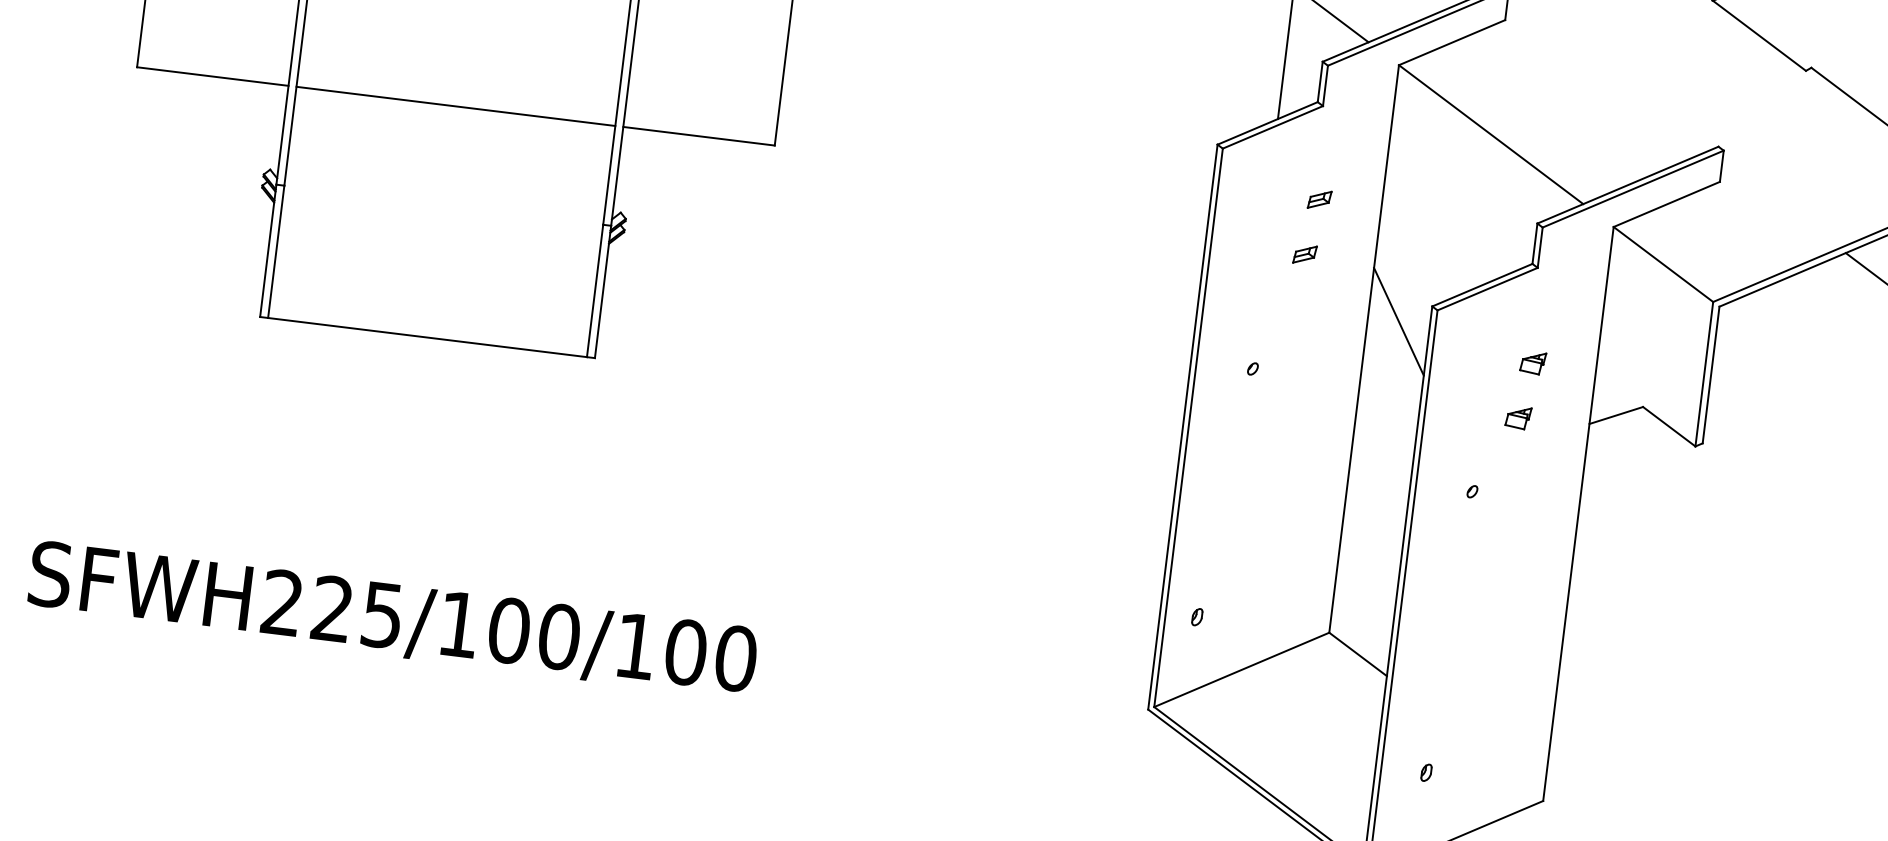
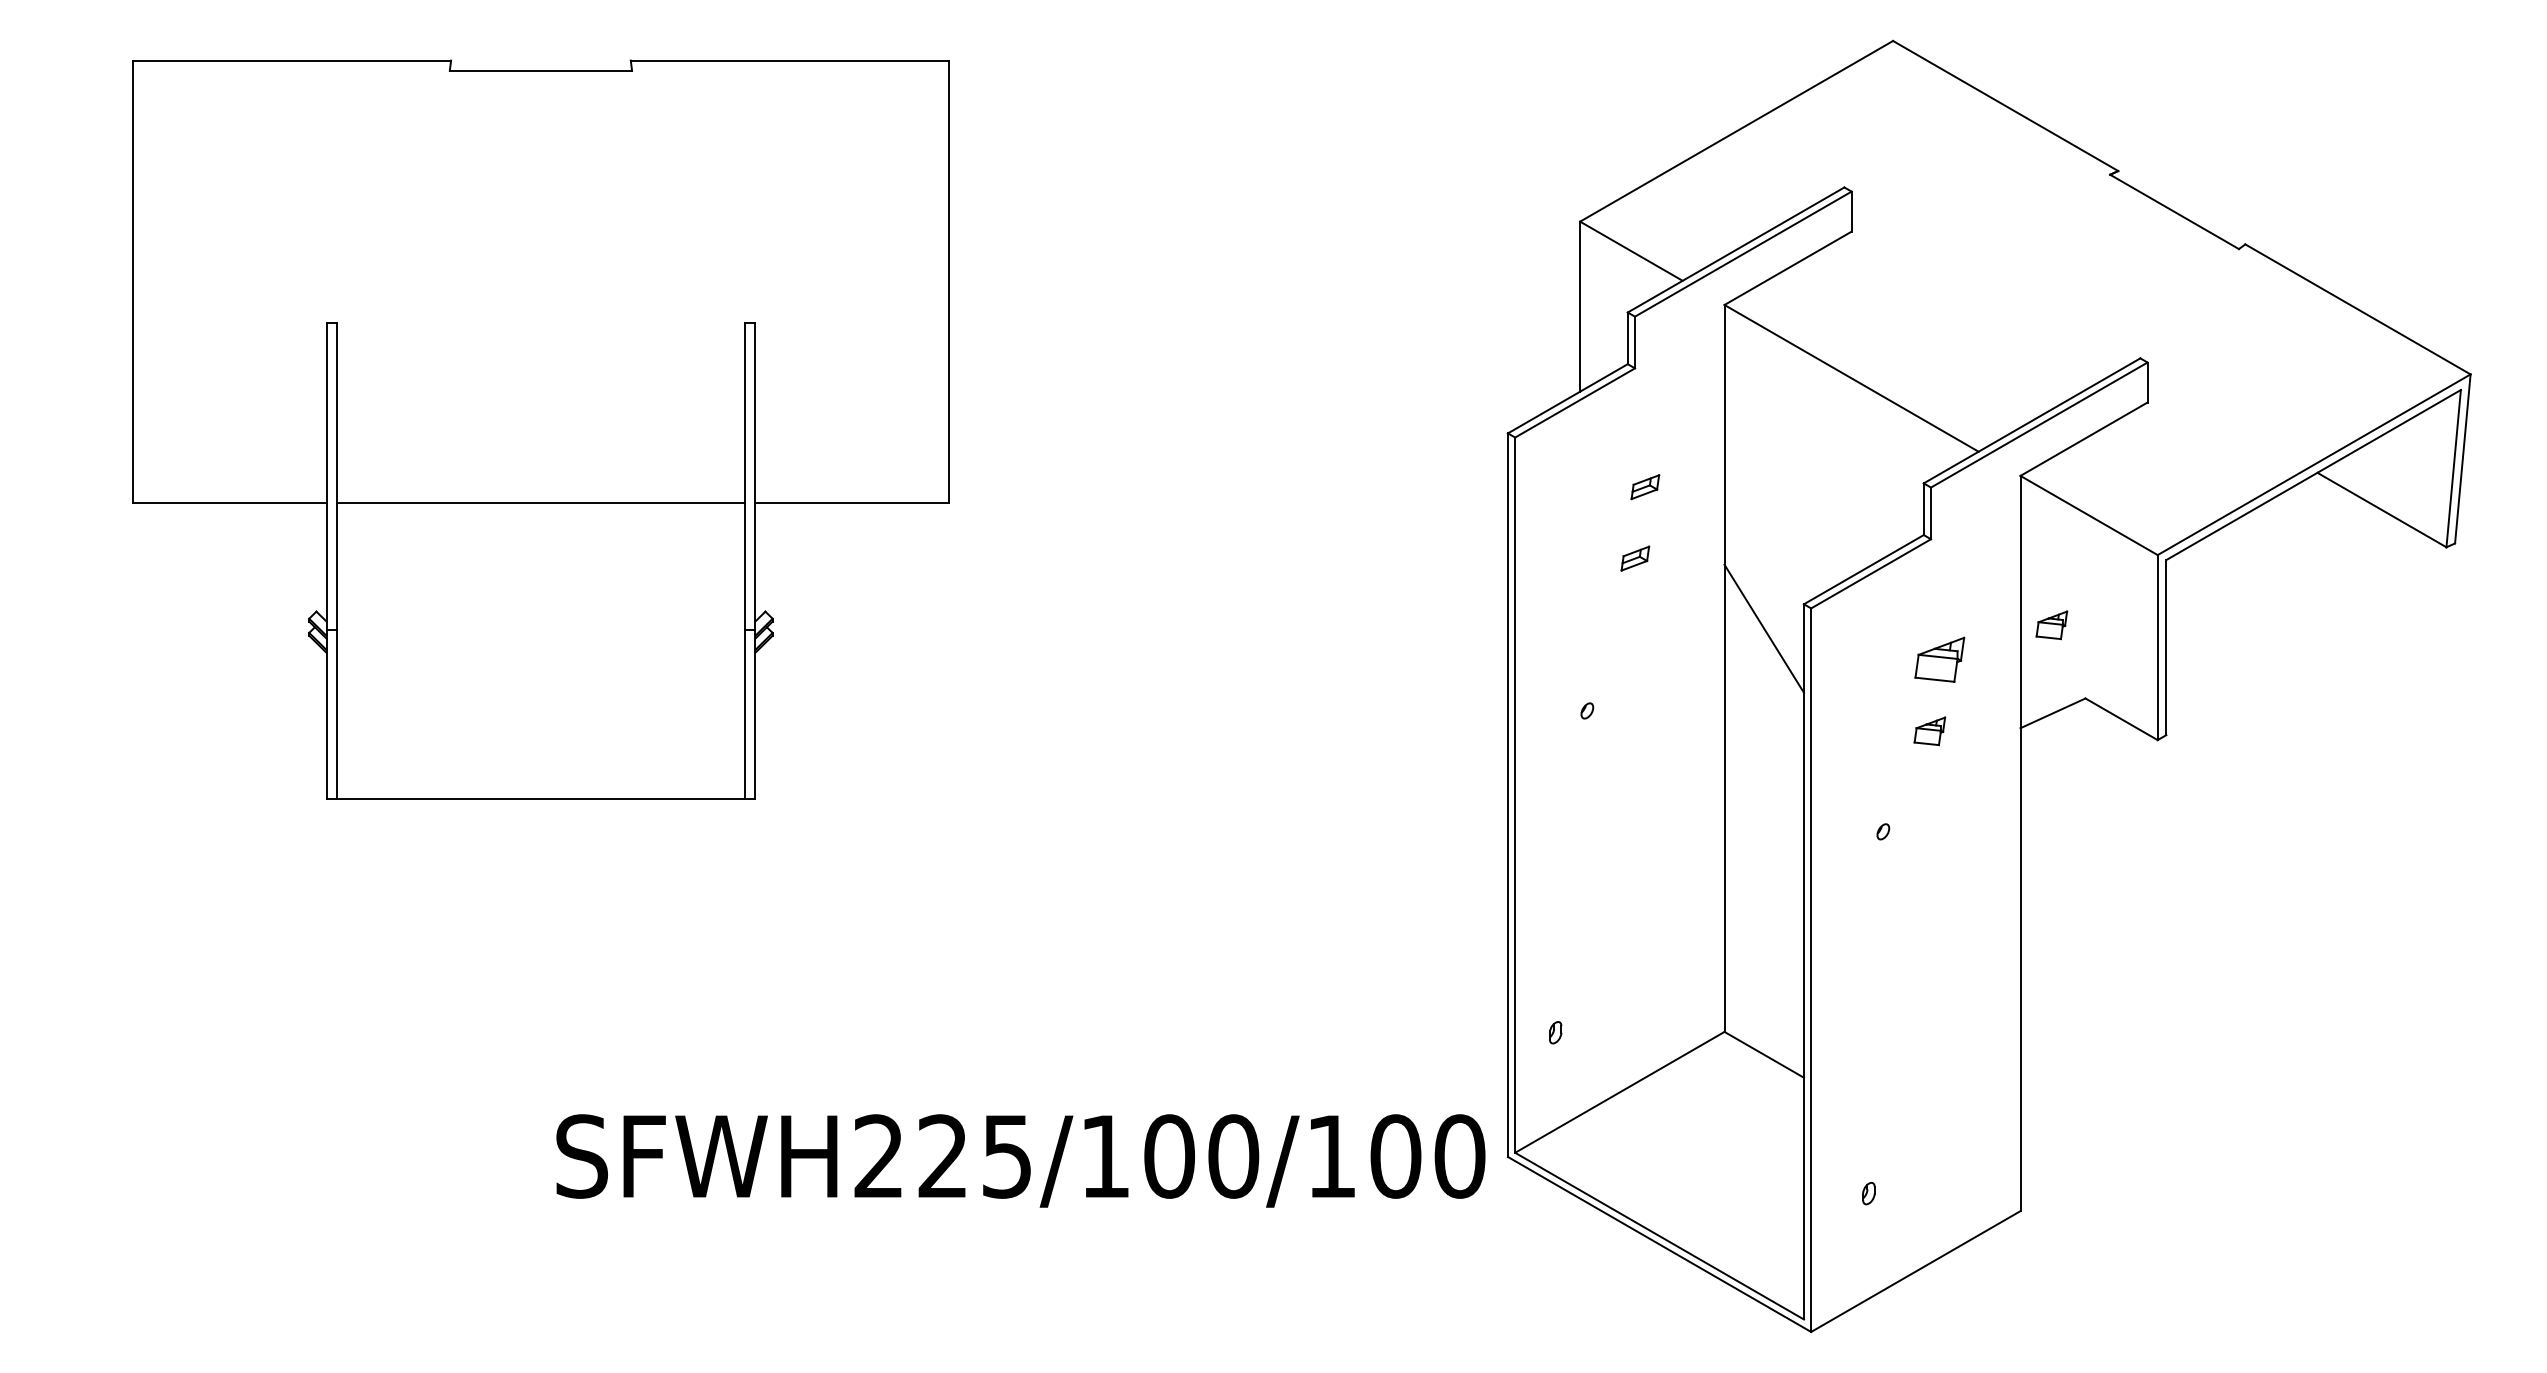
part: (1623, 346) -> (2051, 625), added
part: (1532, 362) -> (1939, 659), size x1.6
text: (392, 619) -> (1020, 1160), moved

